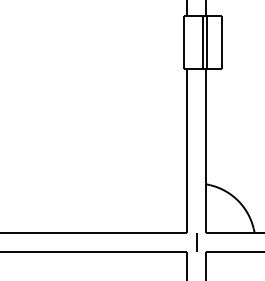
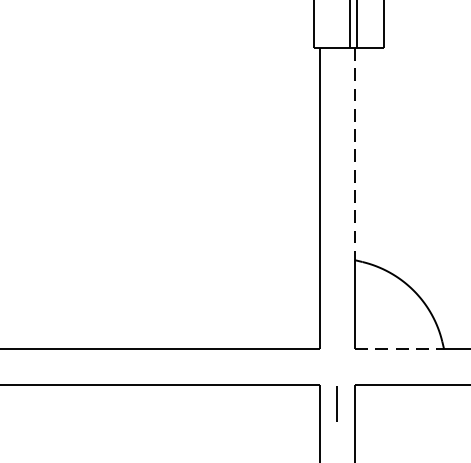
line: (206, 126) -> (355, 153), solid -> dashed
line: (230, 232) -> (399, 349), solid -> dashed
line: (196, 242) -> (337, 404), moved

